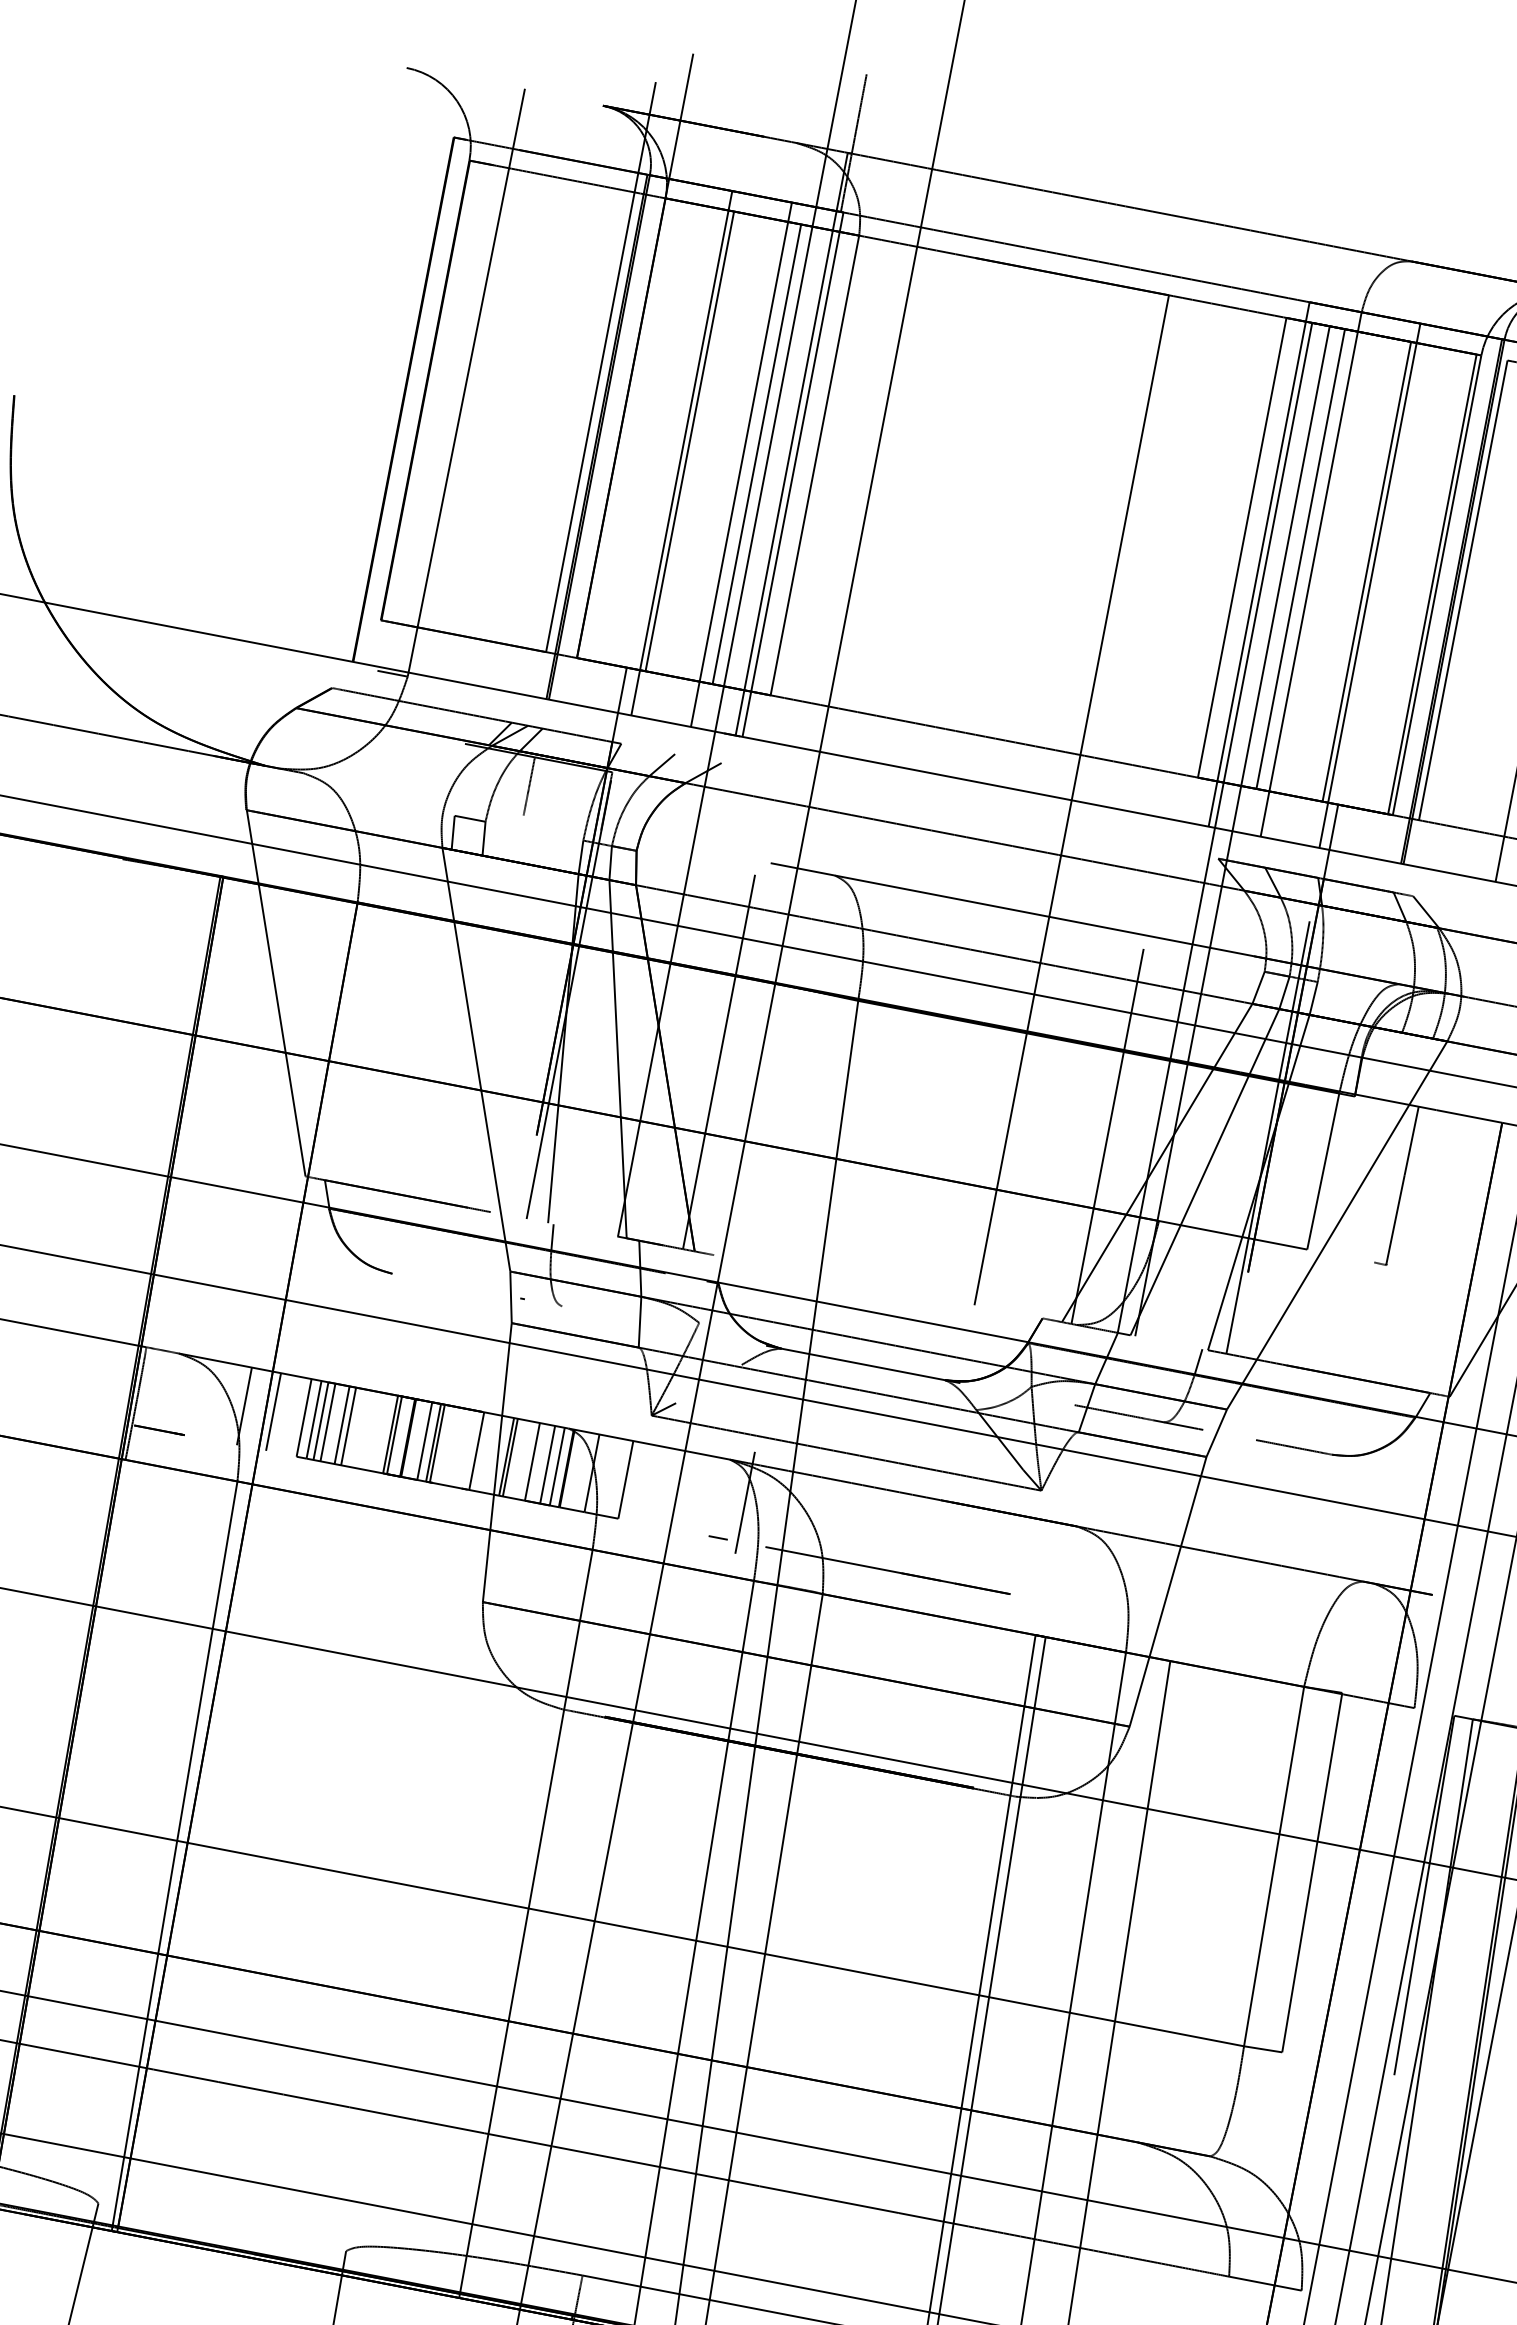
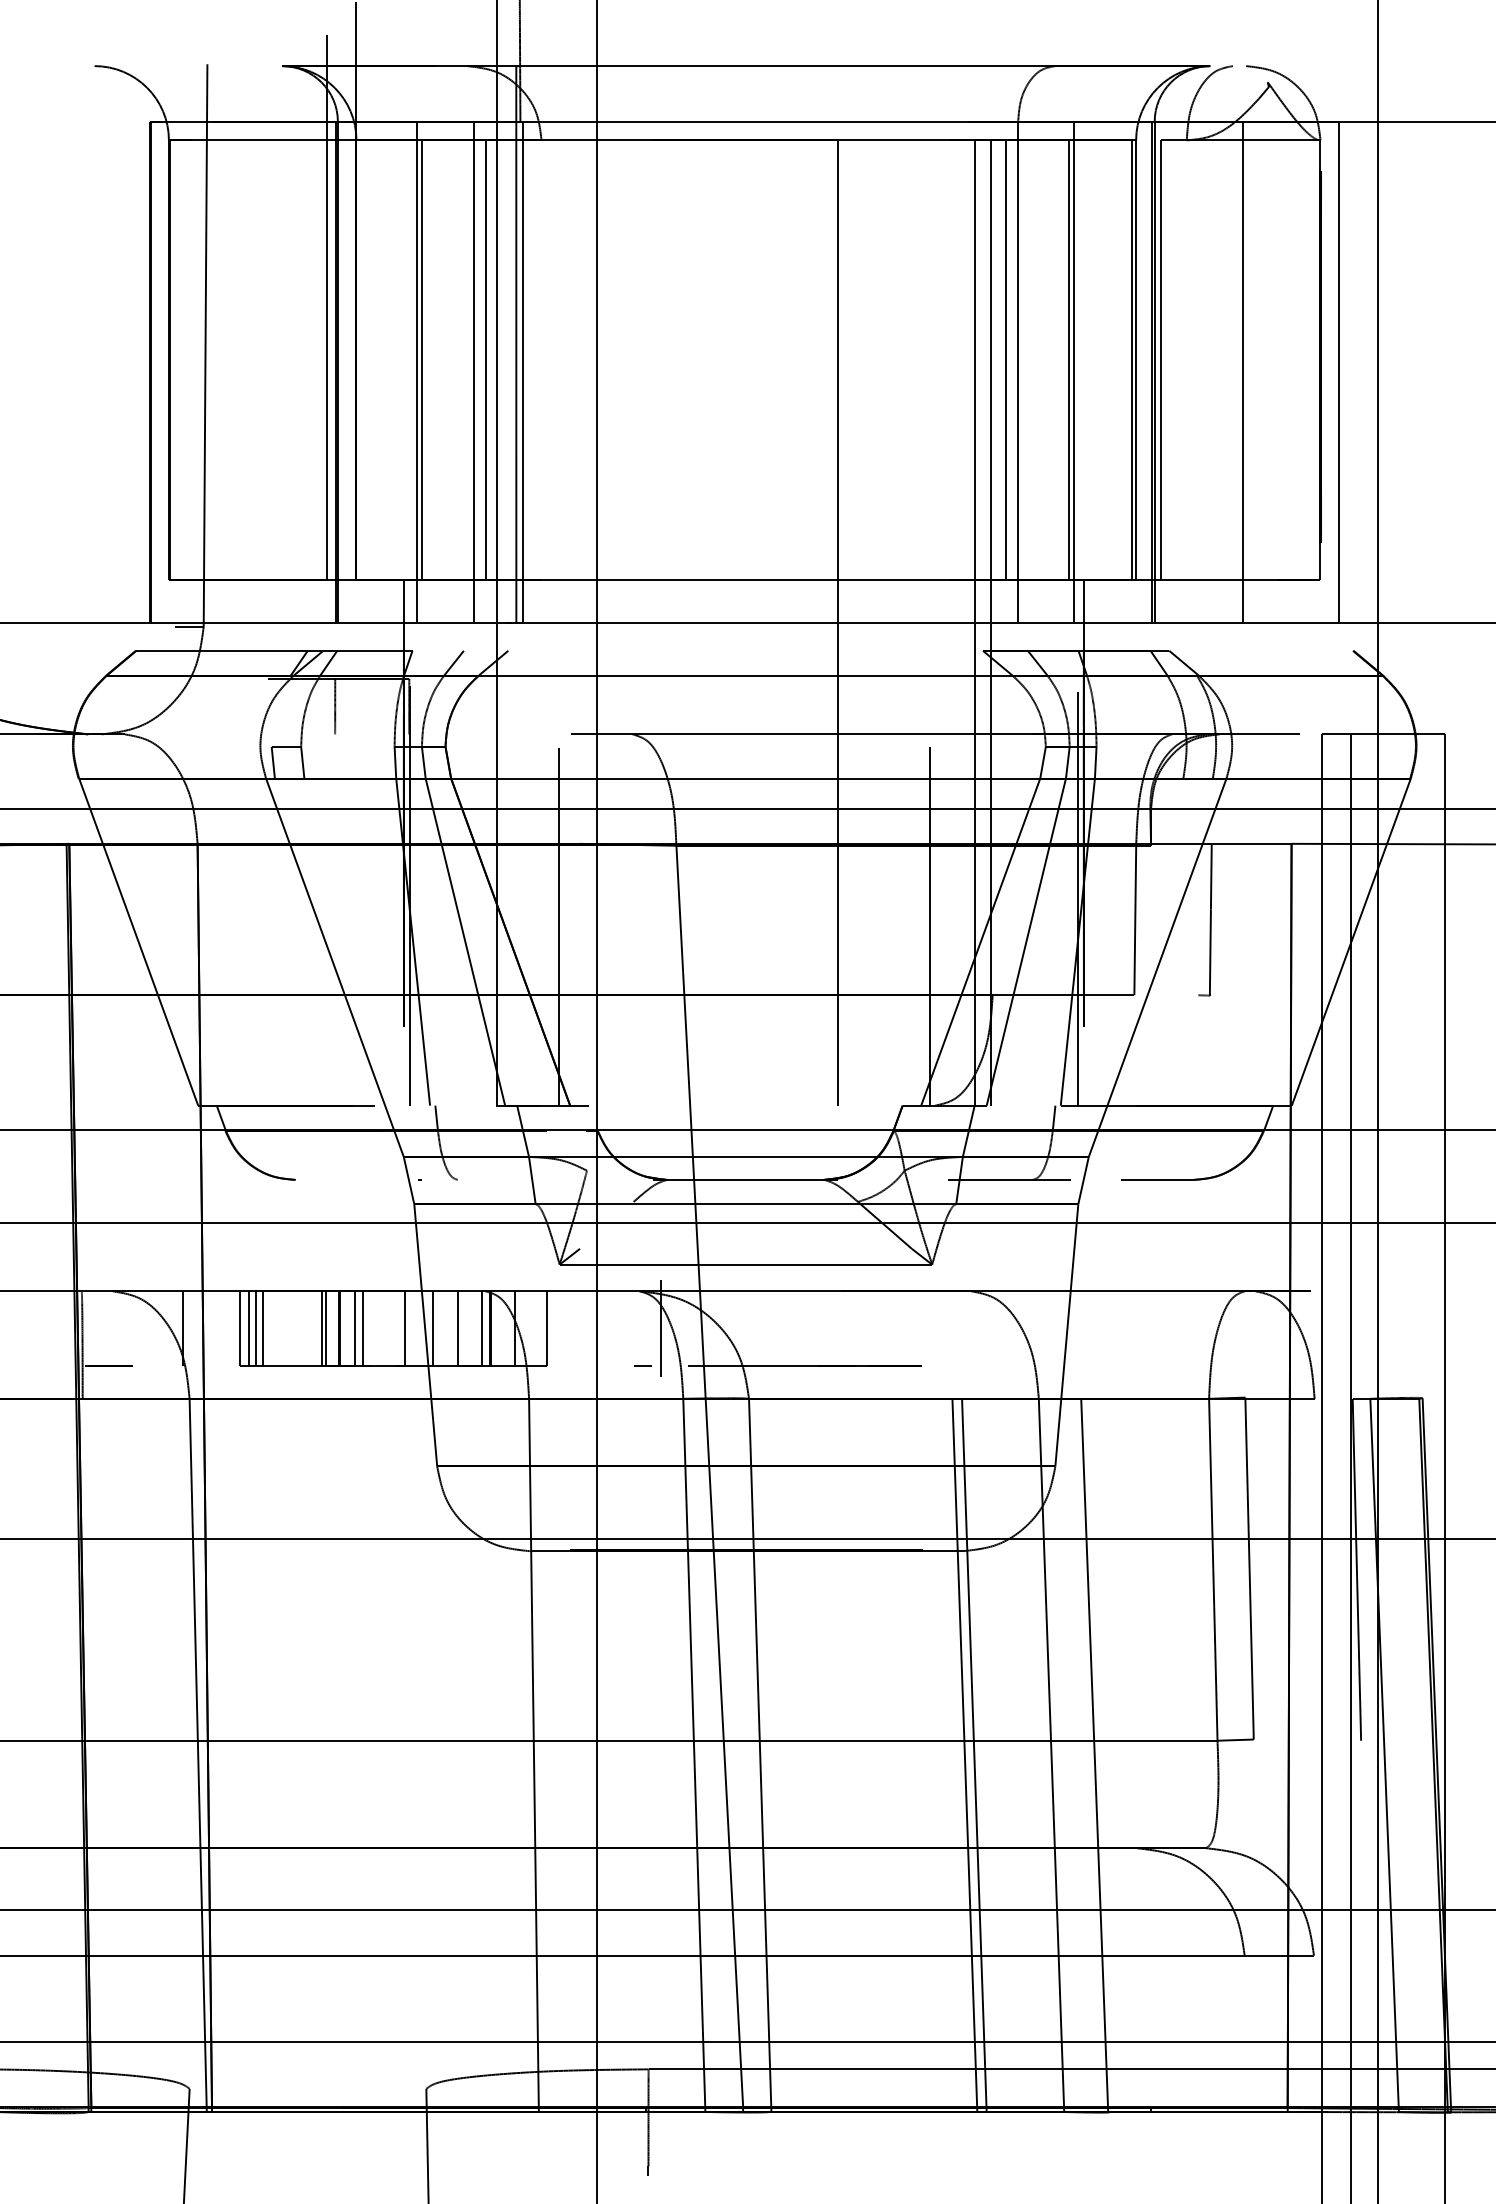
line: (815, 464) -> (541, 359), removed
line: (1241, 547) -> (949, 359), removed
line: (1259, 564) -> (968, 372), removed
line: (273, 1412) -> (210, 1328), removed
line: (342, 1425) -> (276, 1328), removed
line: (348, 1426) -> (282, 1328), removed
line: (437, 1443) -> (367, 1328), removed
line: (509, 1457) -> (436, 1328), removed
line: (547, 1464) -> (472, 1328), removed

